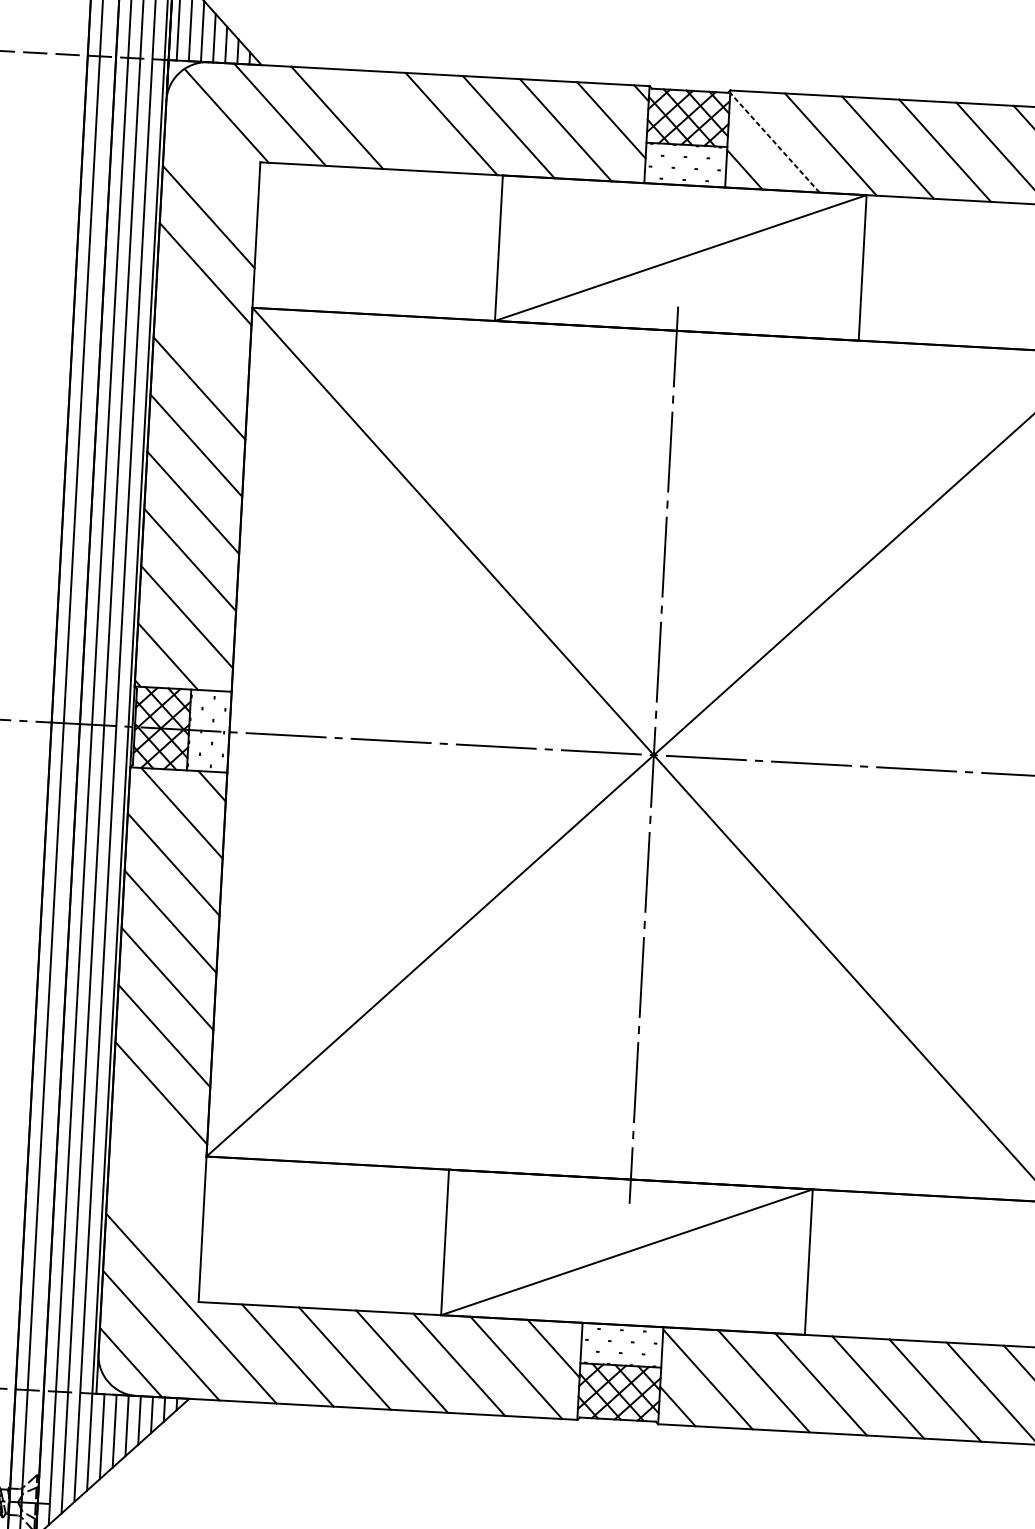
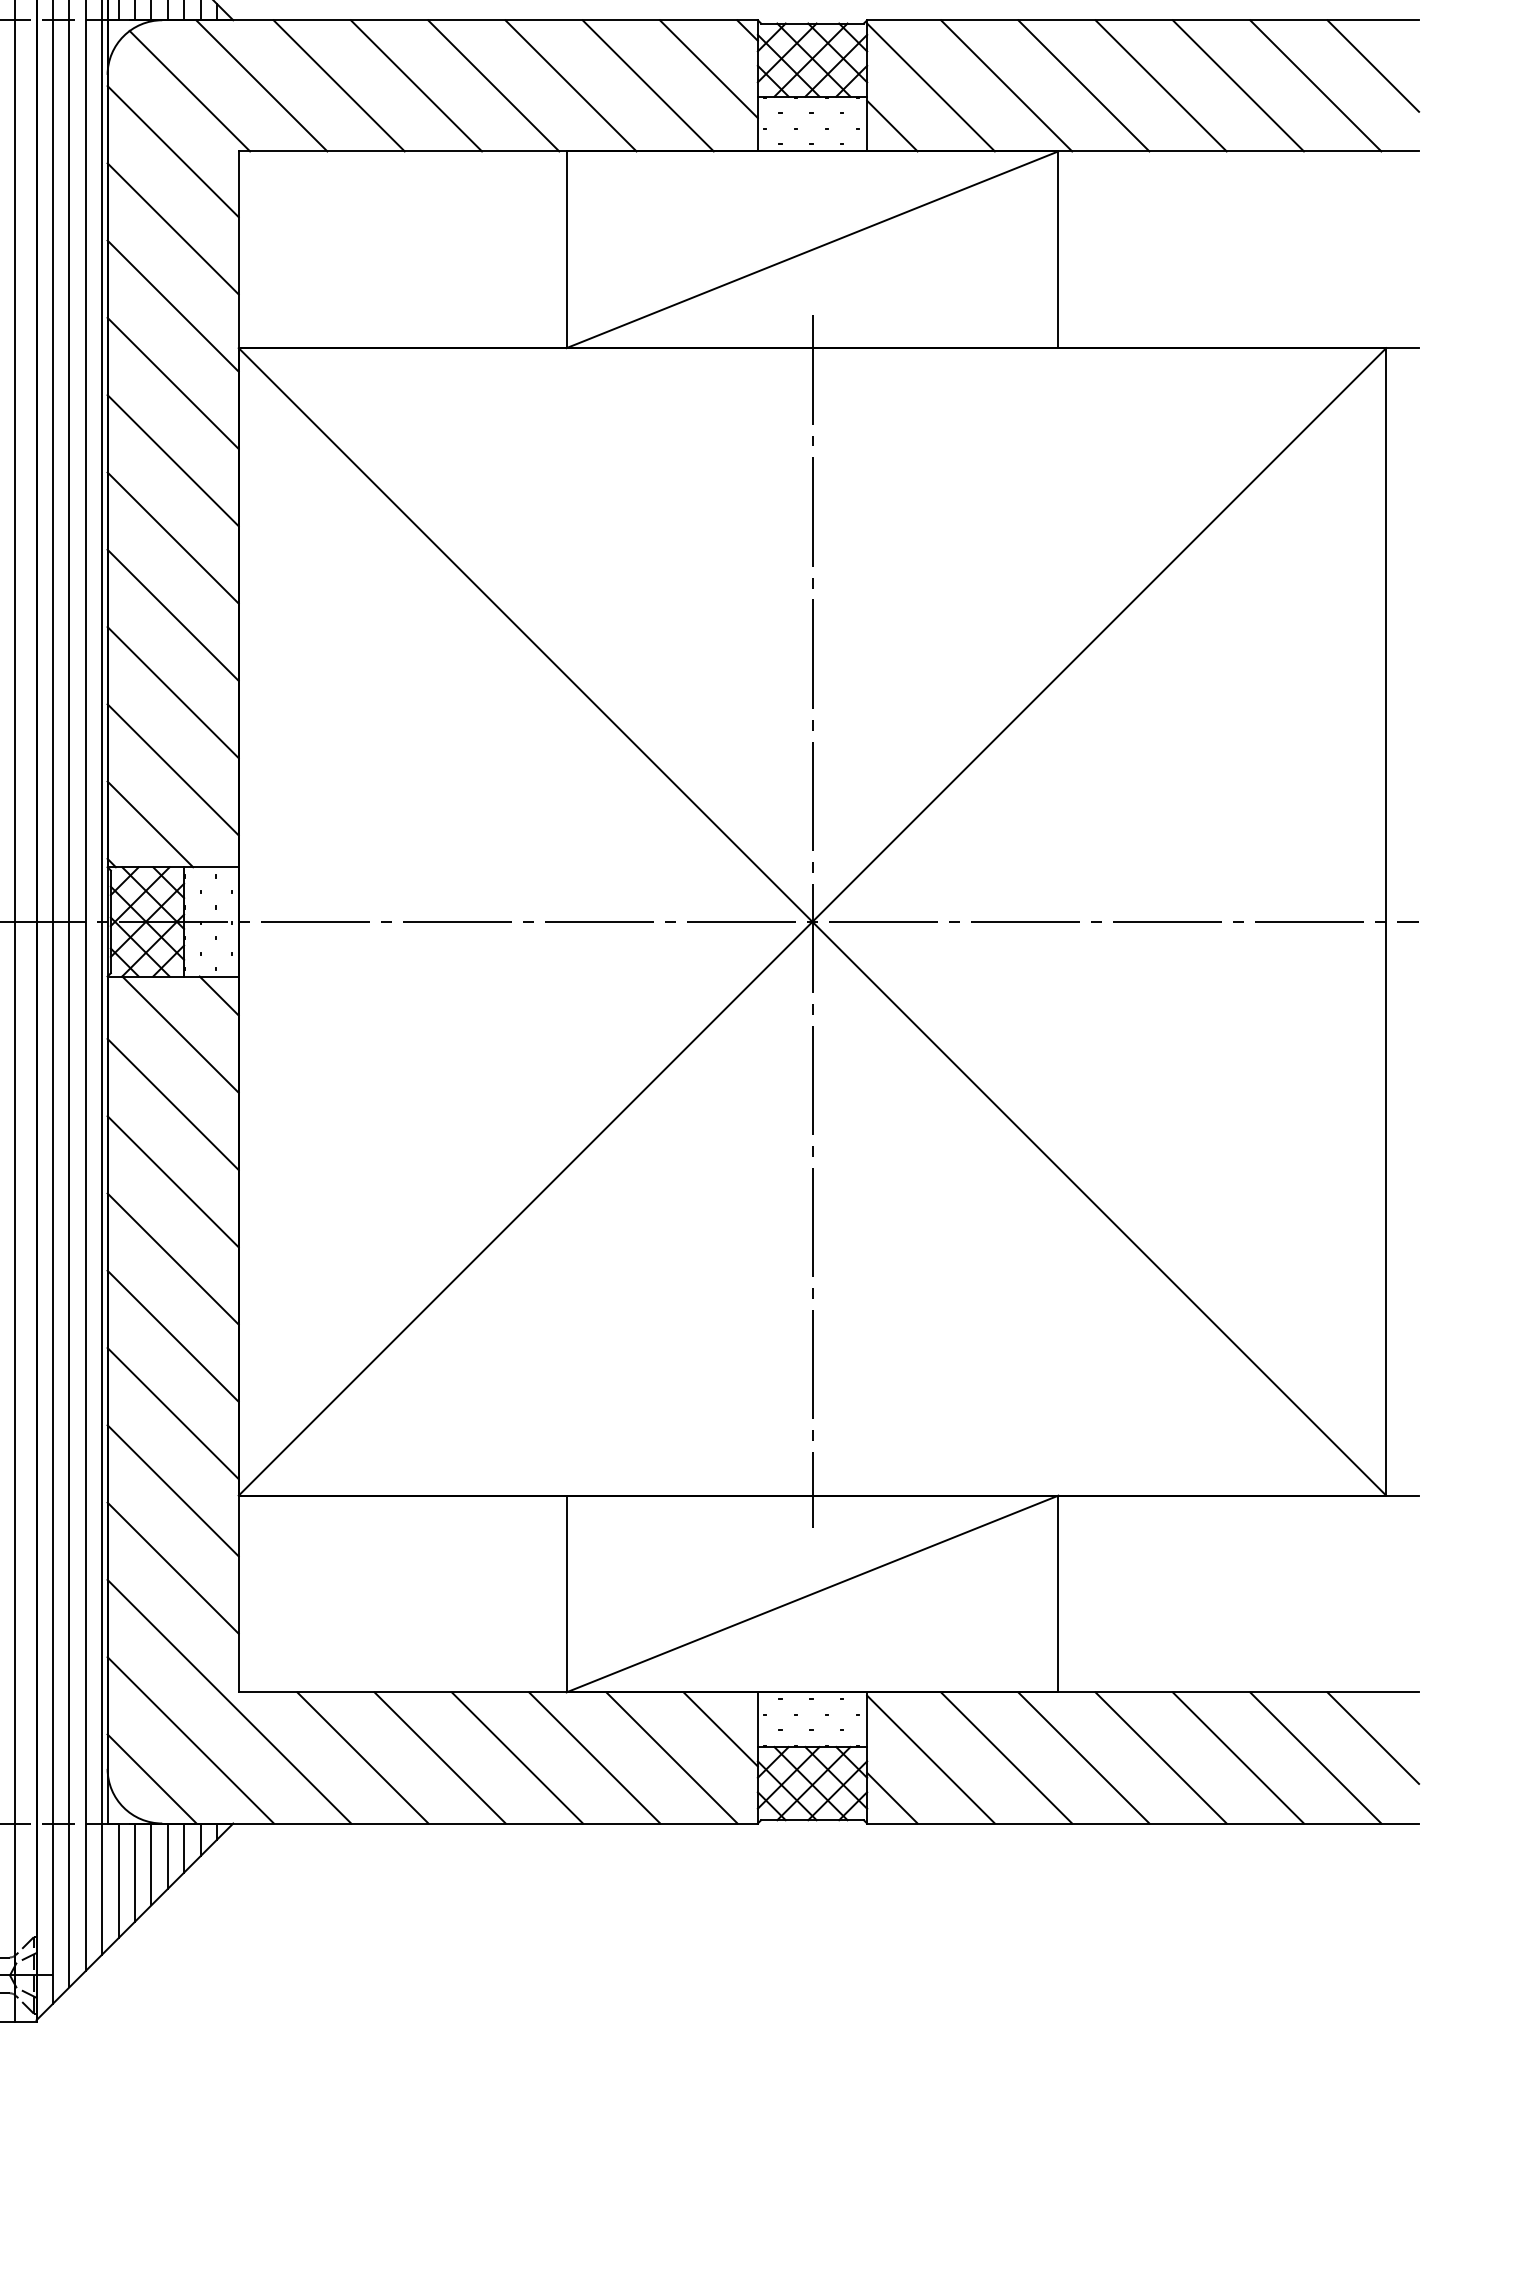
line: (394, 120) -> (416, 85), added
line: (774, 142) -> (930, 87), dashed -> solid
line: (211, 159) -> (172, 151), added
line: (202, 331) -> (172, 383), added
line: (157, 1150) -> (172, 1490), added
line: (154, 1207) -> (172, 1567), added

